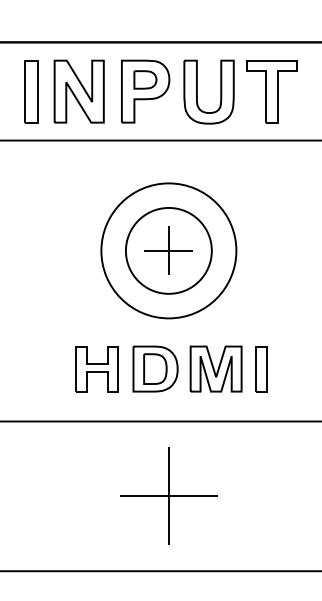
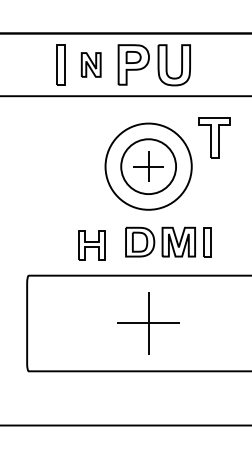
part: (77, 90) -> (90, 64), size x0.6
part: (271, 90) -> (214, 137), moved
part: (96, 369) -> (91, 245), moved

